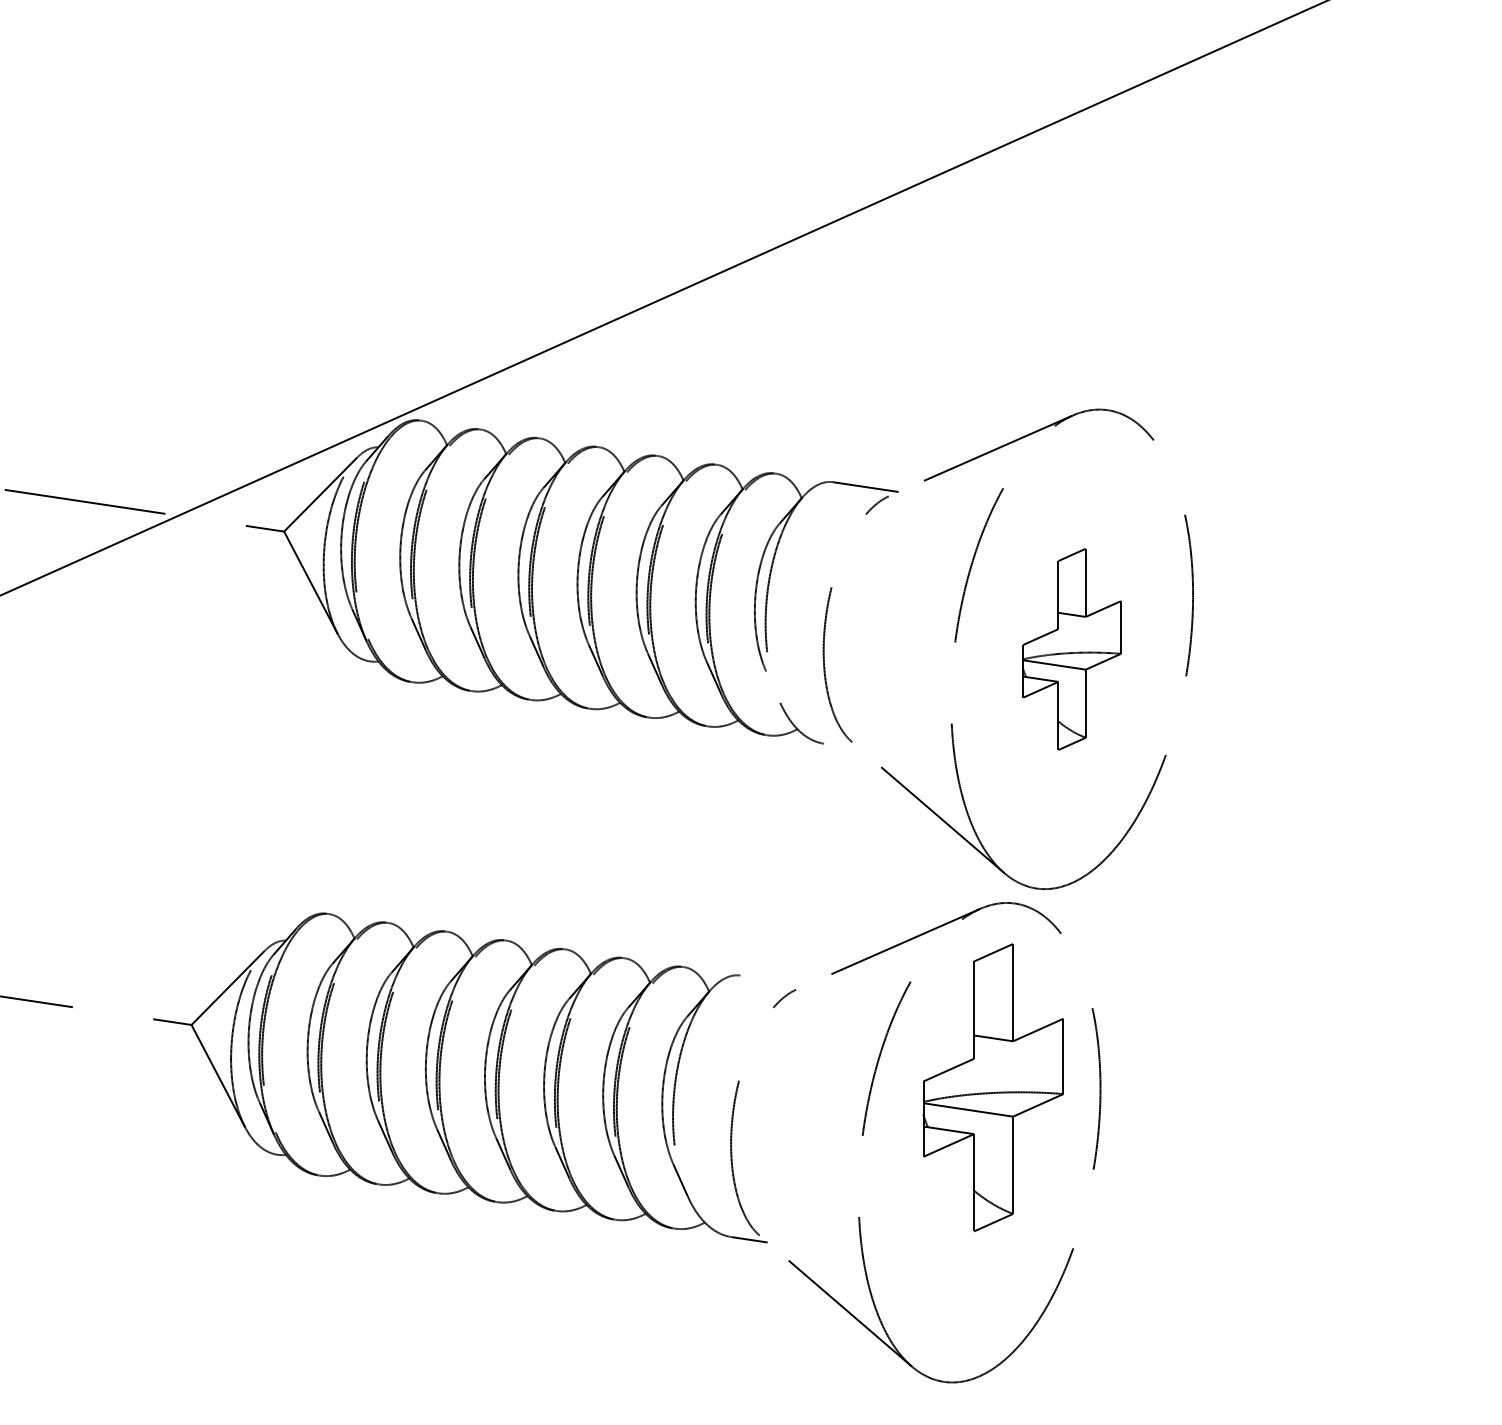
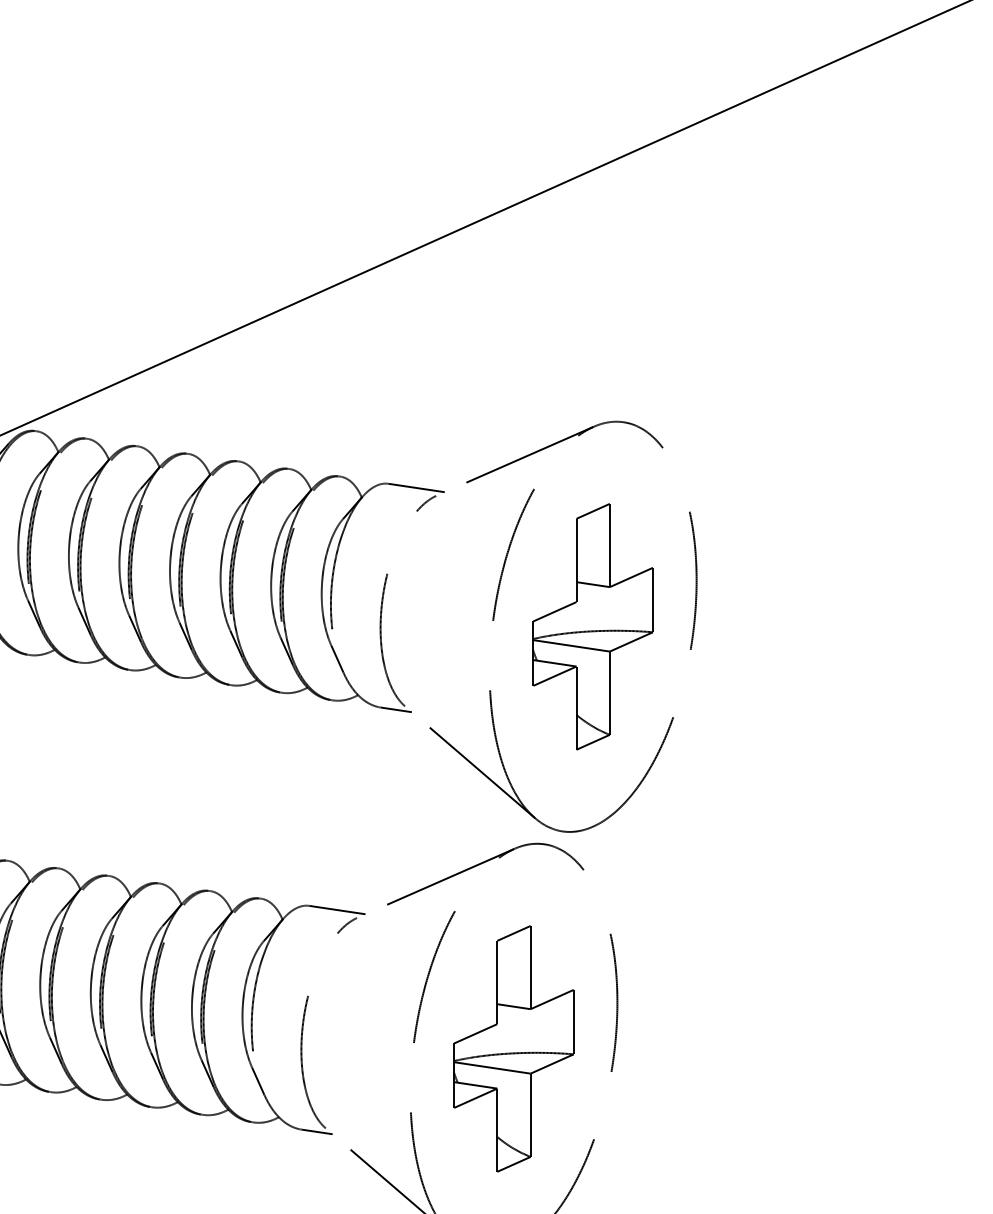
part: (1071, 649) -> (592, 626), size x1.43
line: (773, 686) -> (337, 658), added
line: (842, 746) -> (396, 709), added
line: (773, 980) -> (337, 910), added
part: (992, 1087) -> (513, 1048), moved

